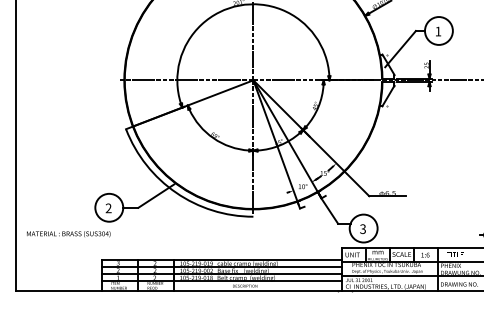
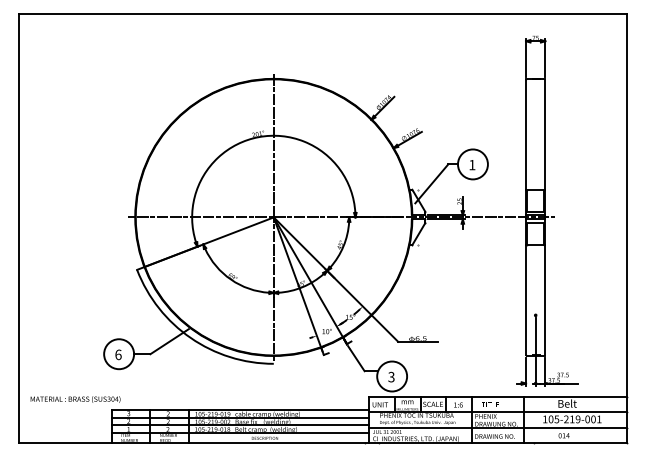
text: (108, 208) -> (118, 354), 2 -> 6
text: (68, 234) -> (75, 399), moved

